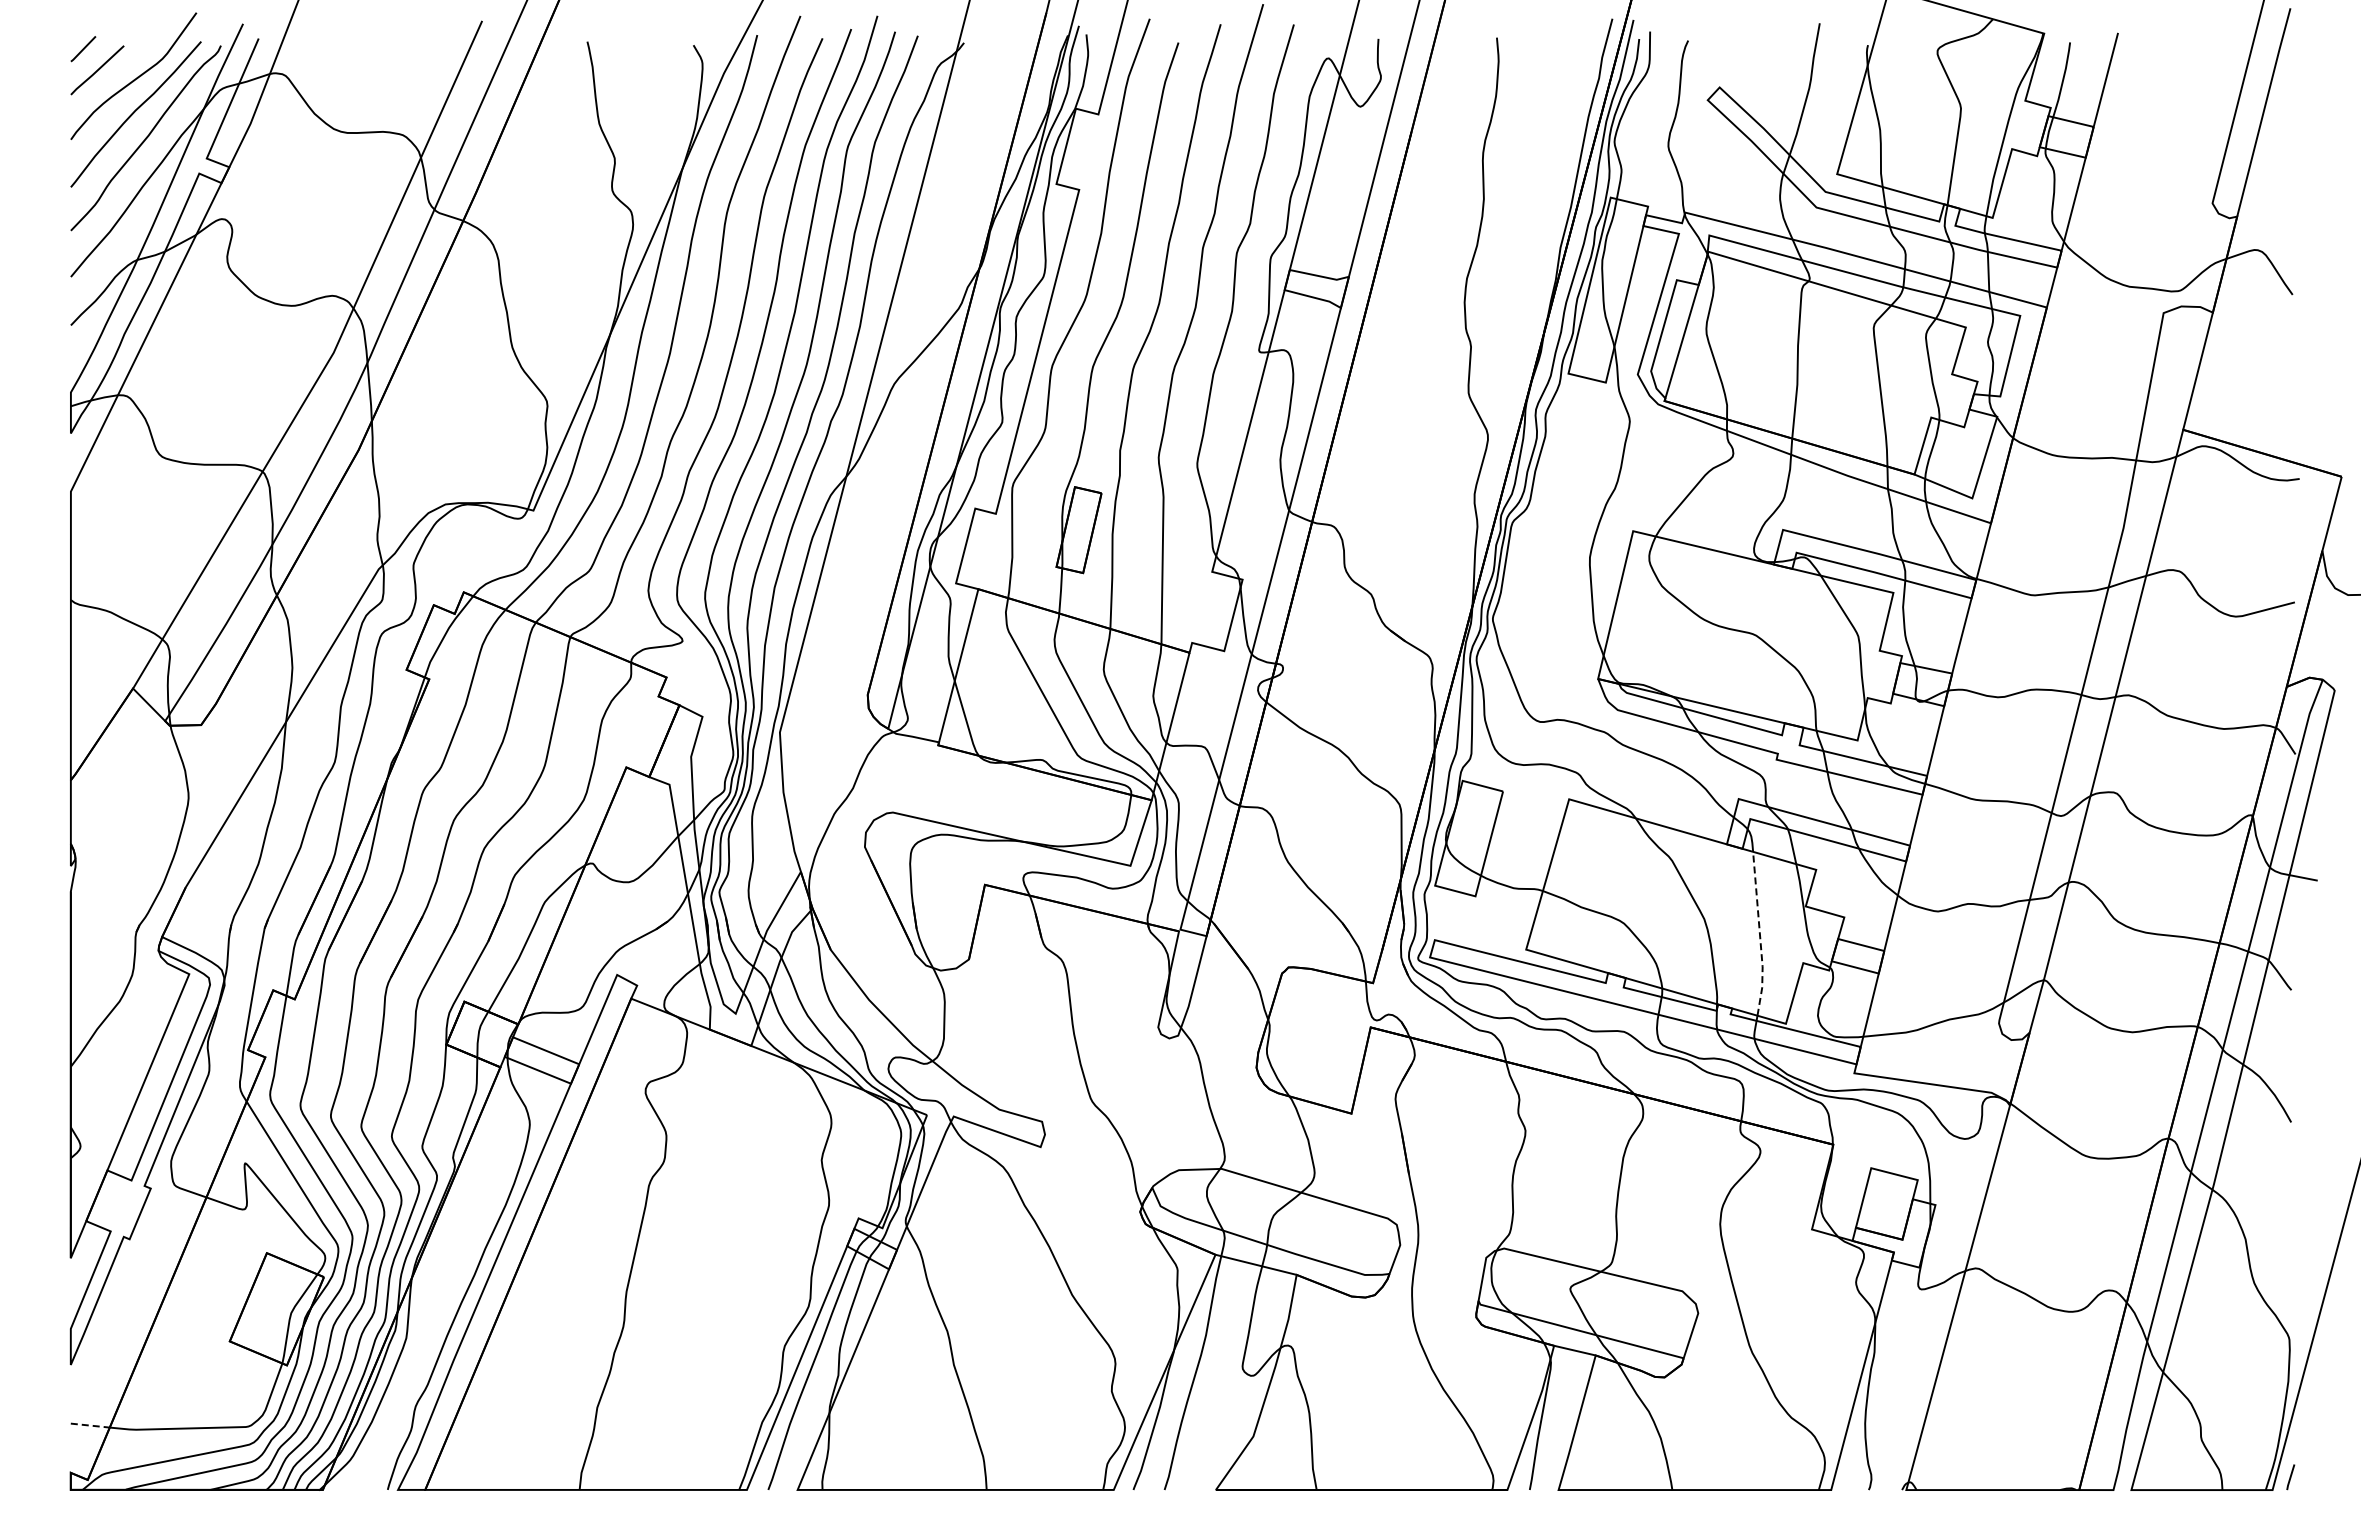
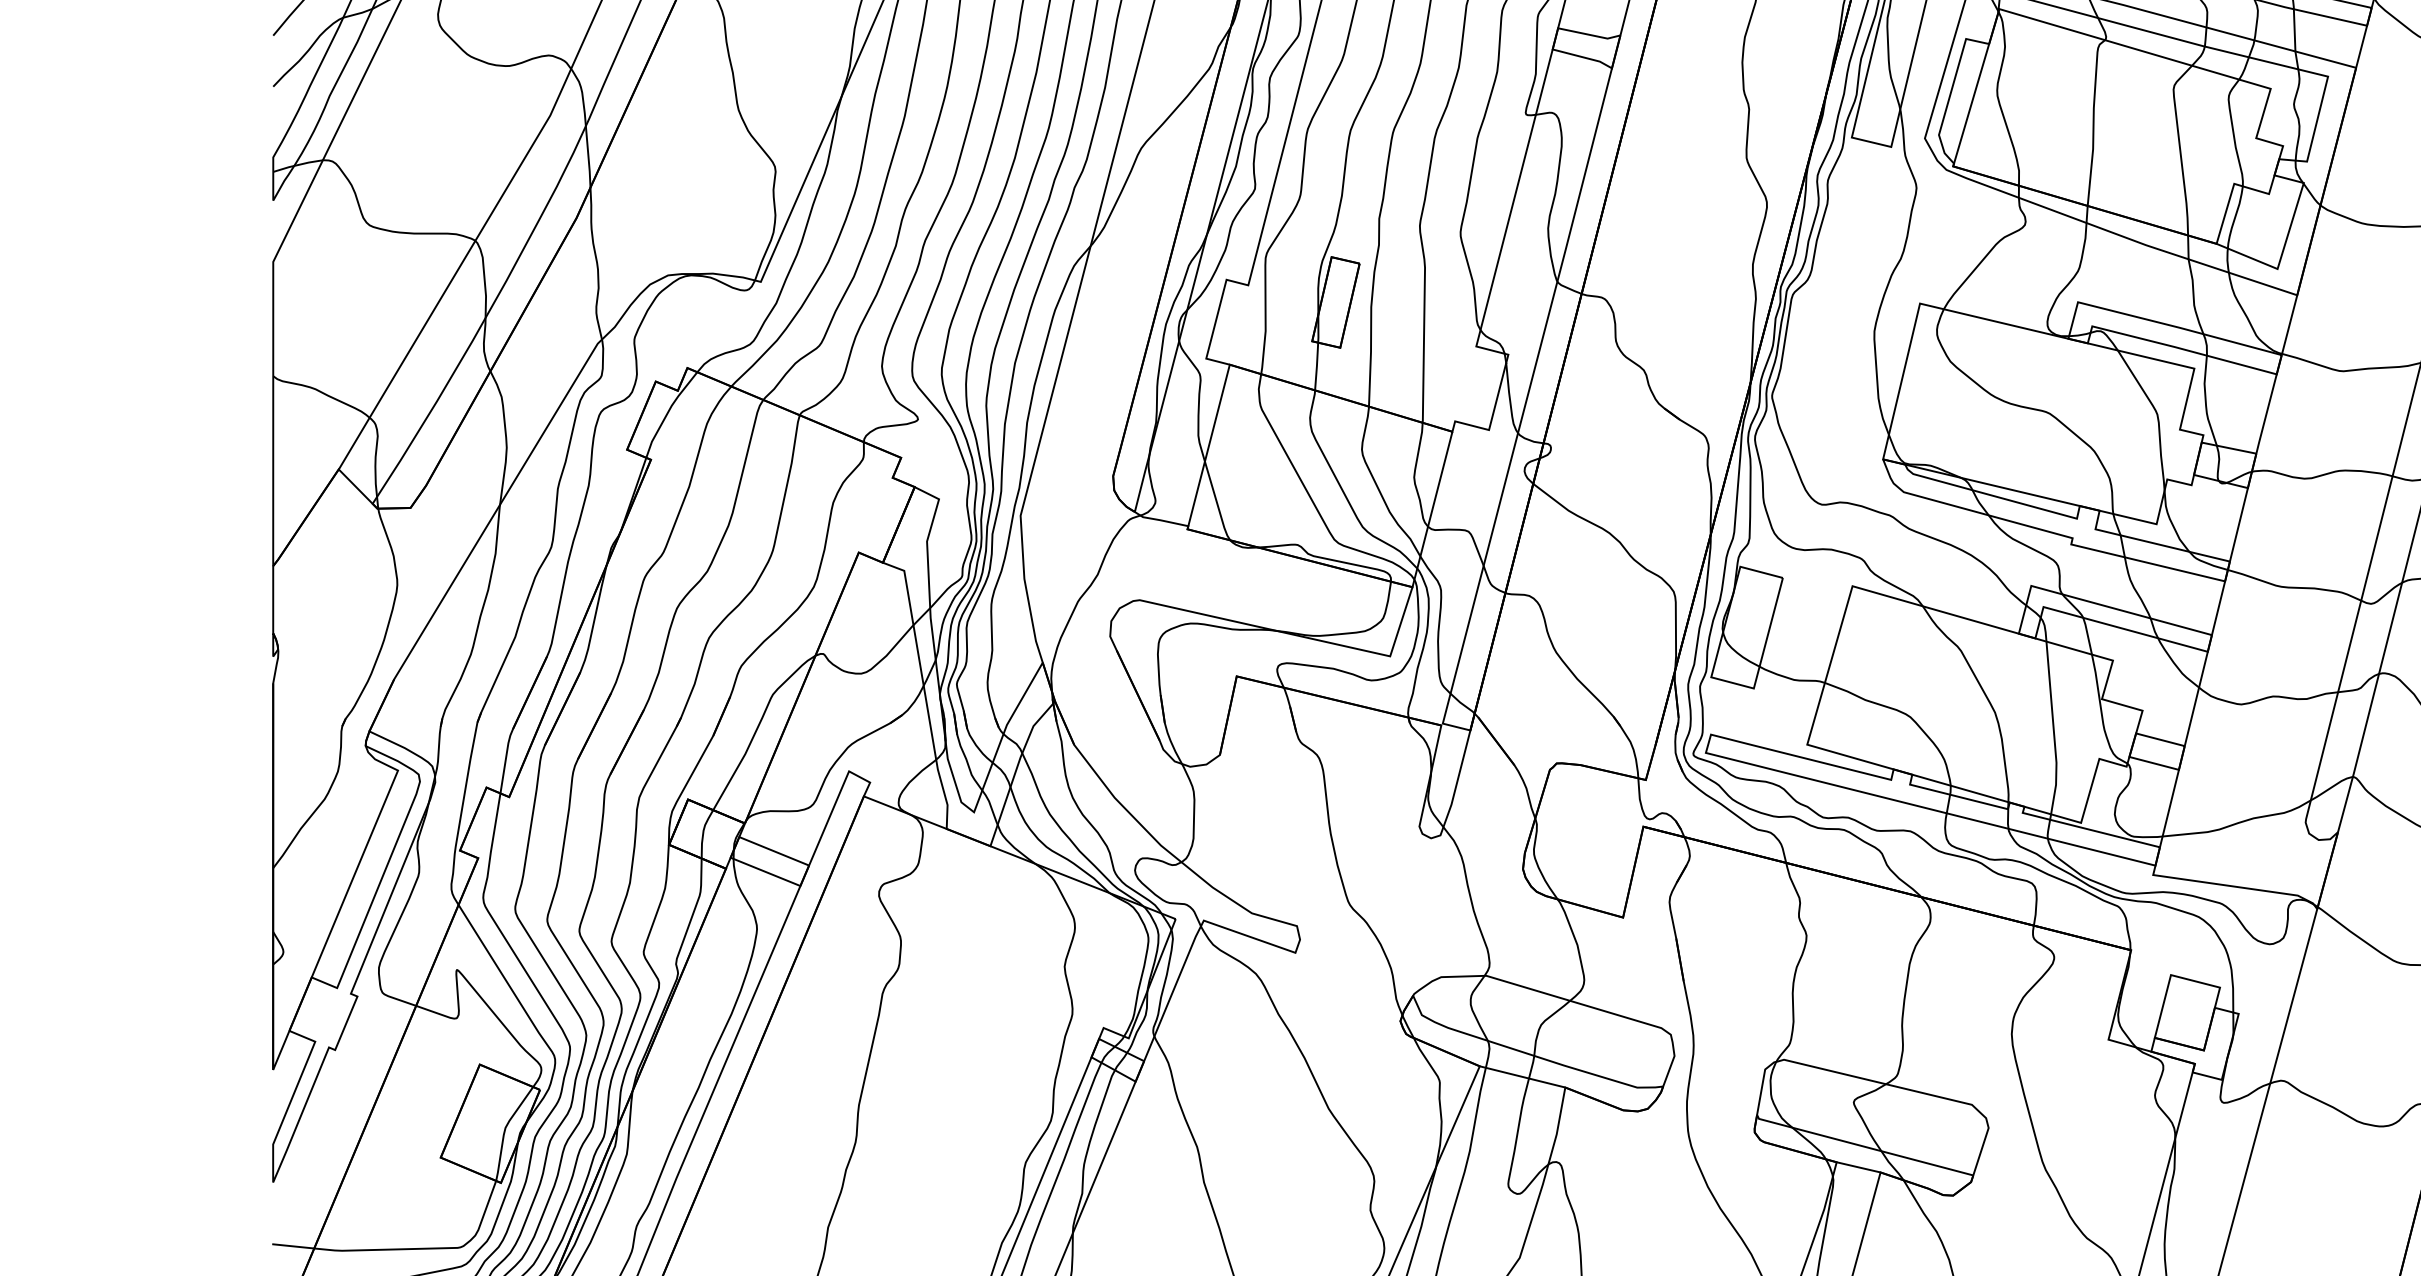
line: (1760, 935) -> (2054, 729), dashed -> solid
line: (90, 1425) -> (293, 1246), dashed -> solid

